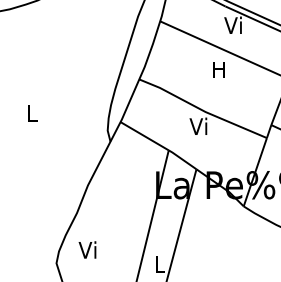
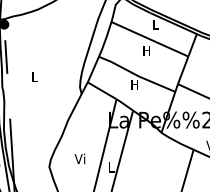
text: (232, 25) -> (154, 24), Vi -> L
text: (198, 125) -> (134, 84), Vi -> H
text: (86, 249) -> (79, 158), moved

